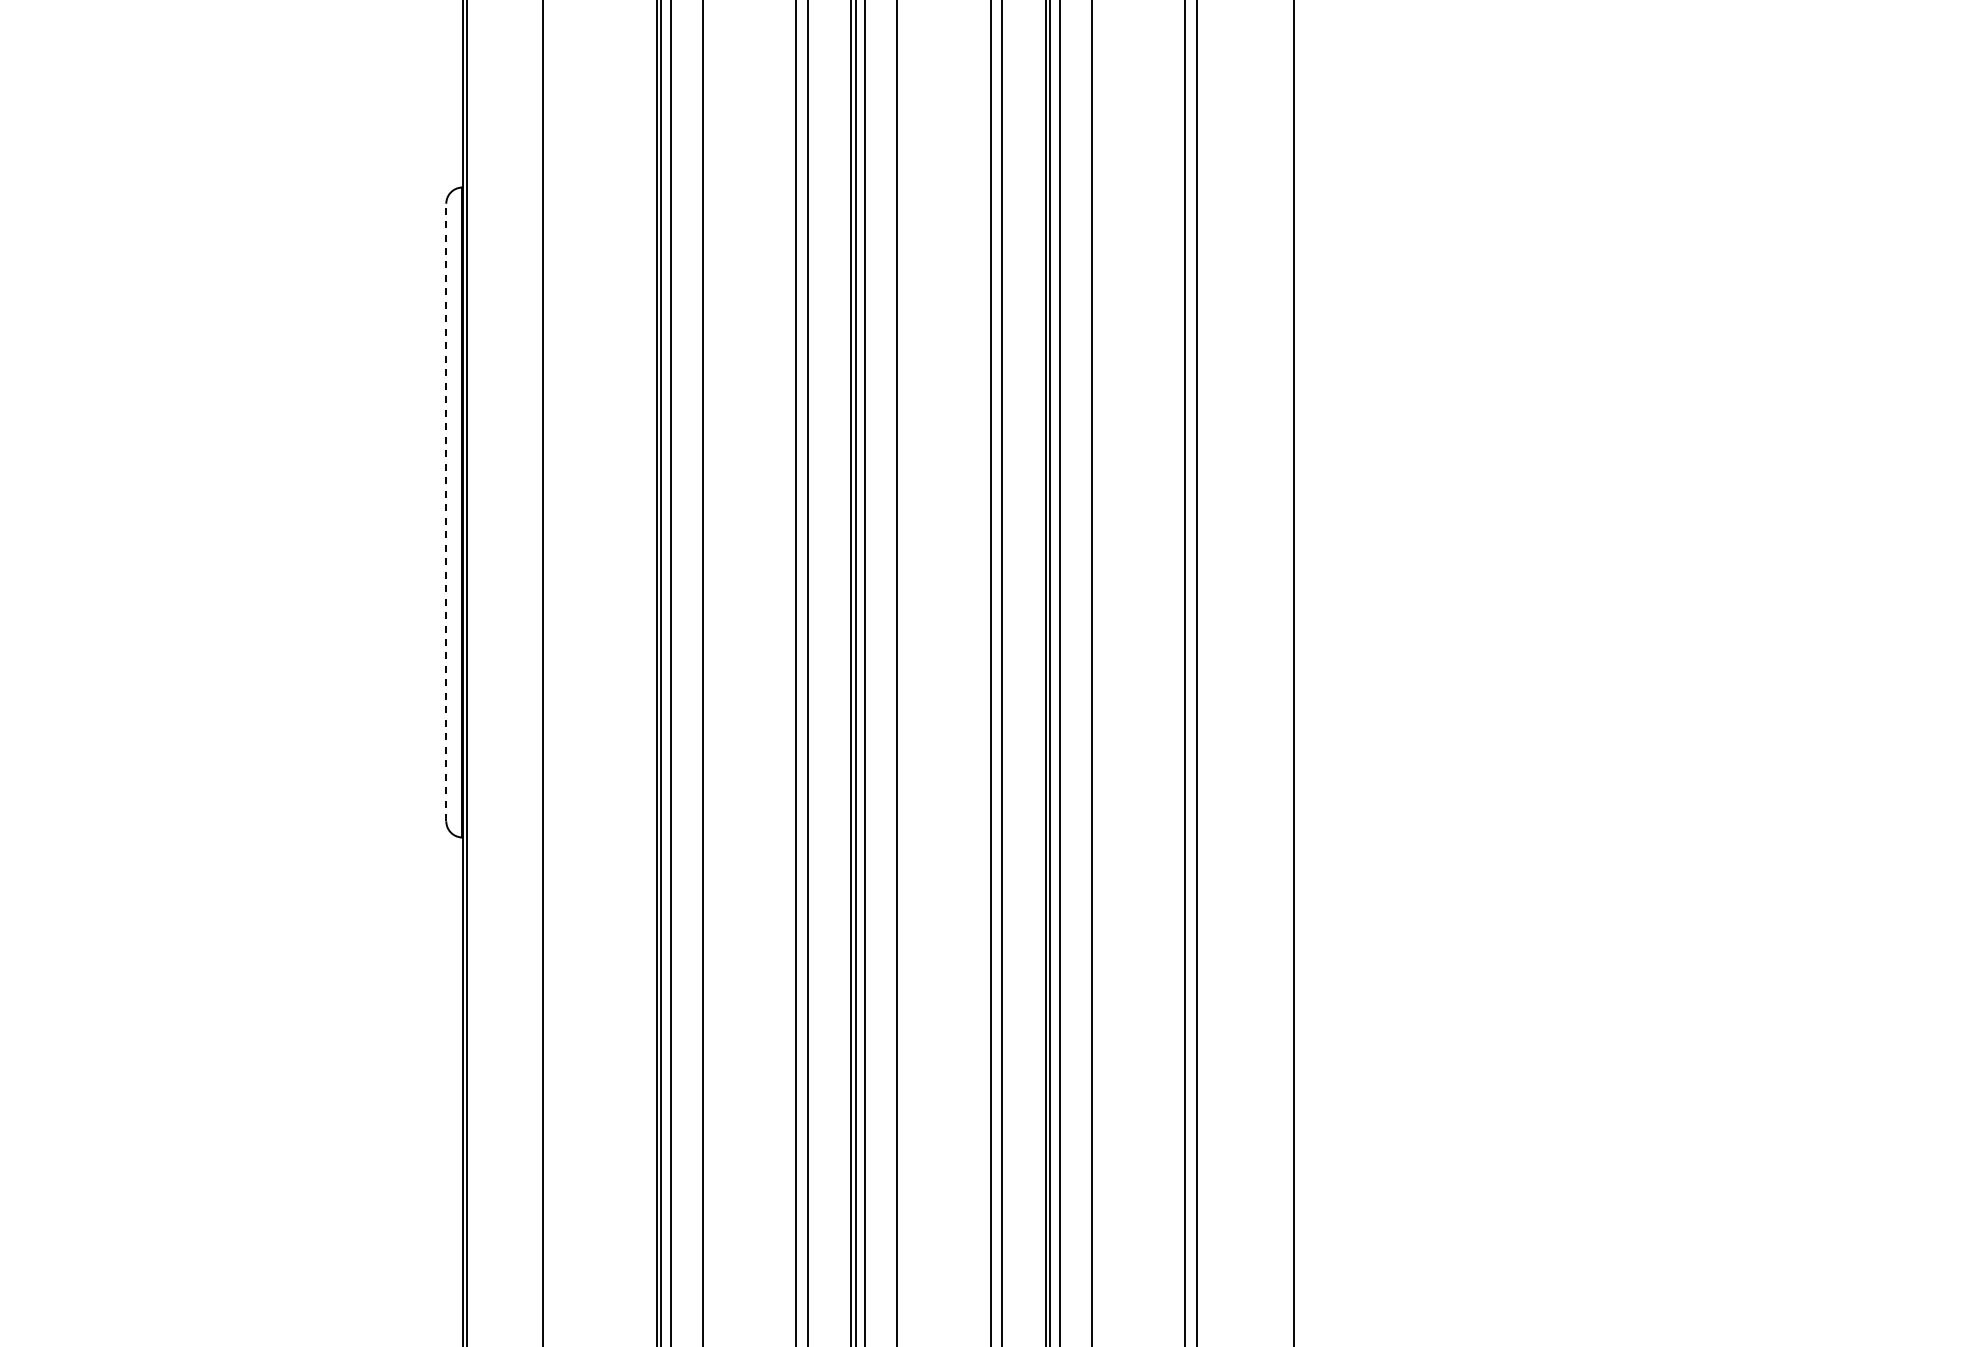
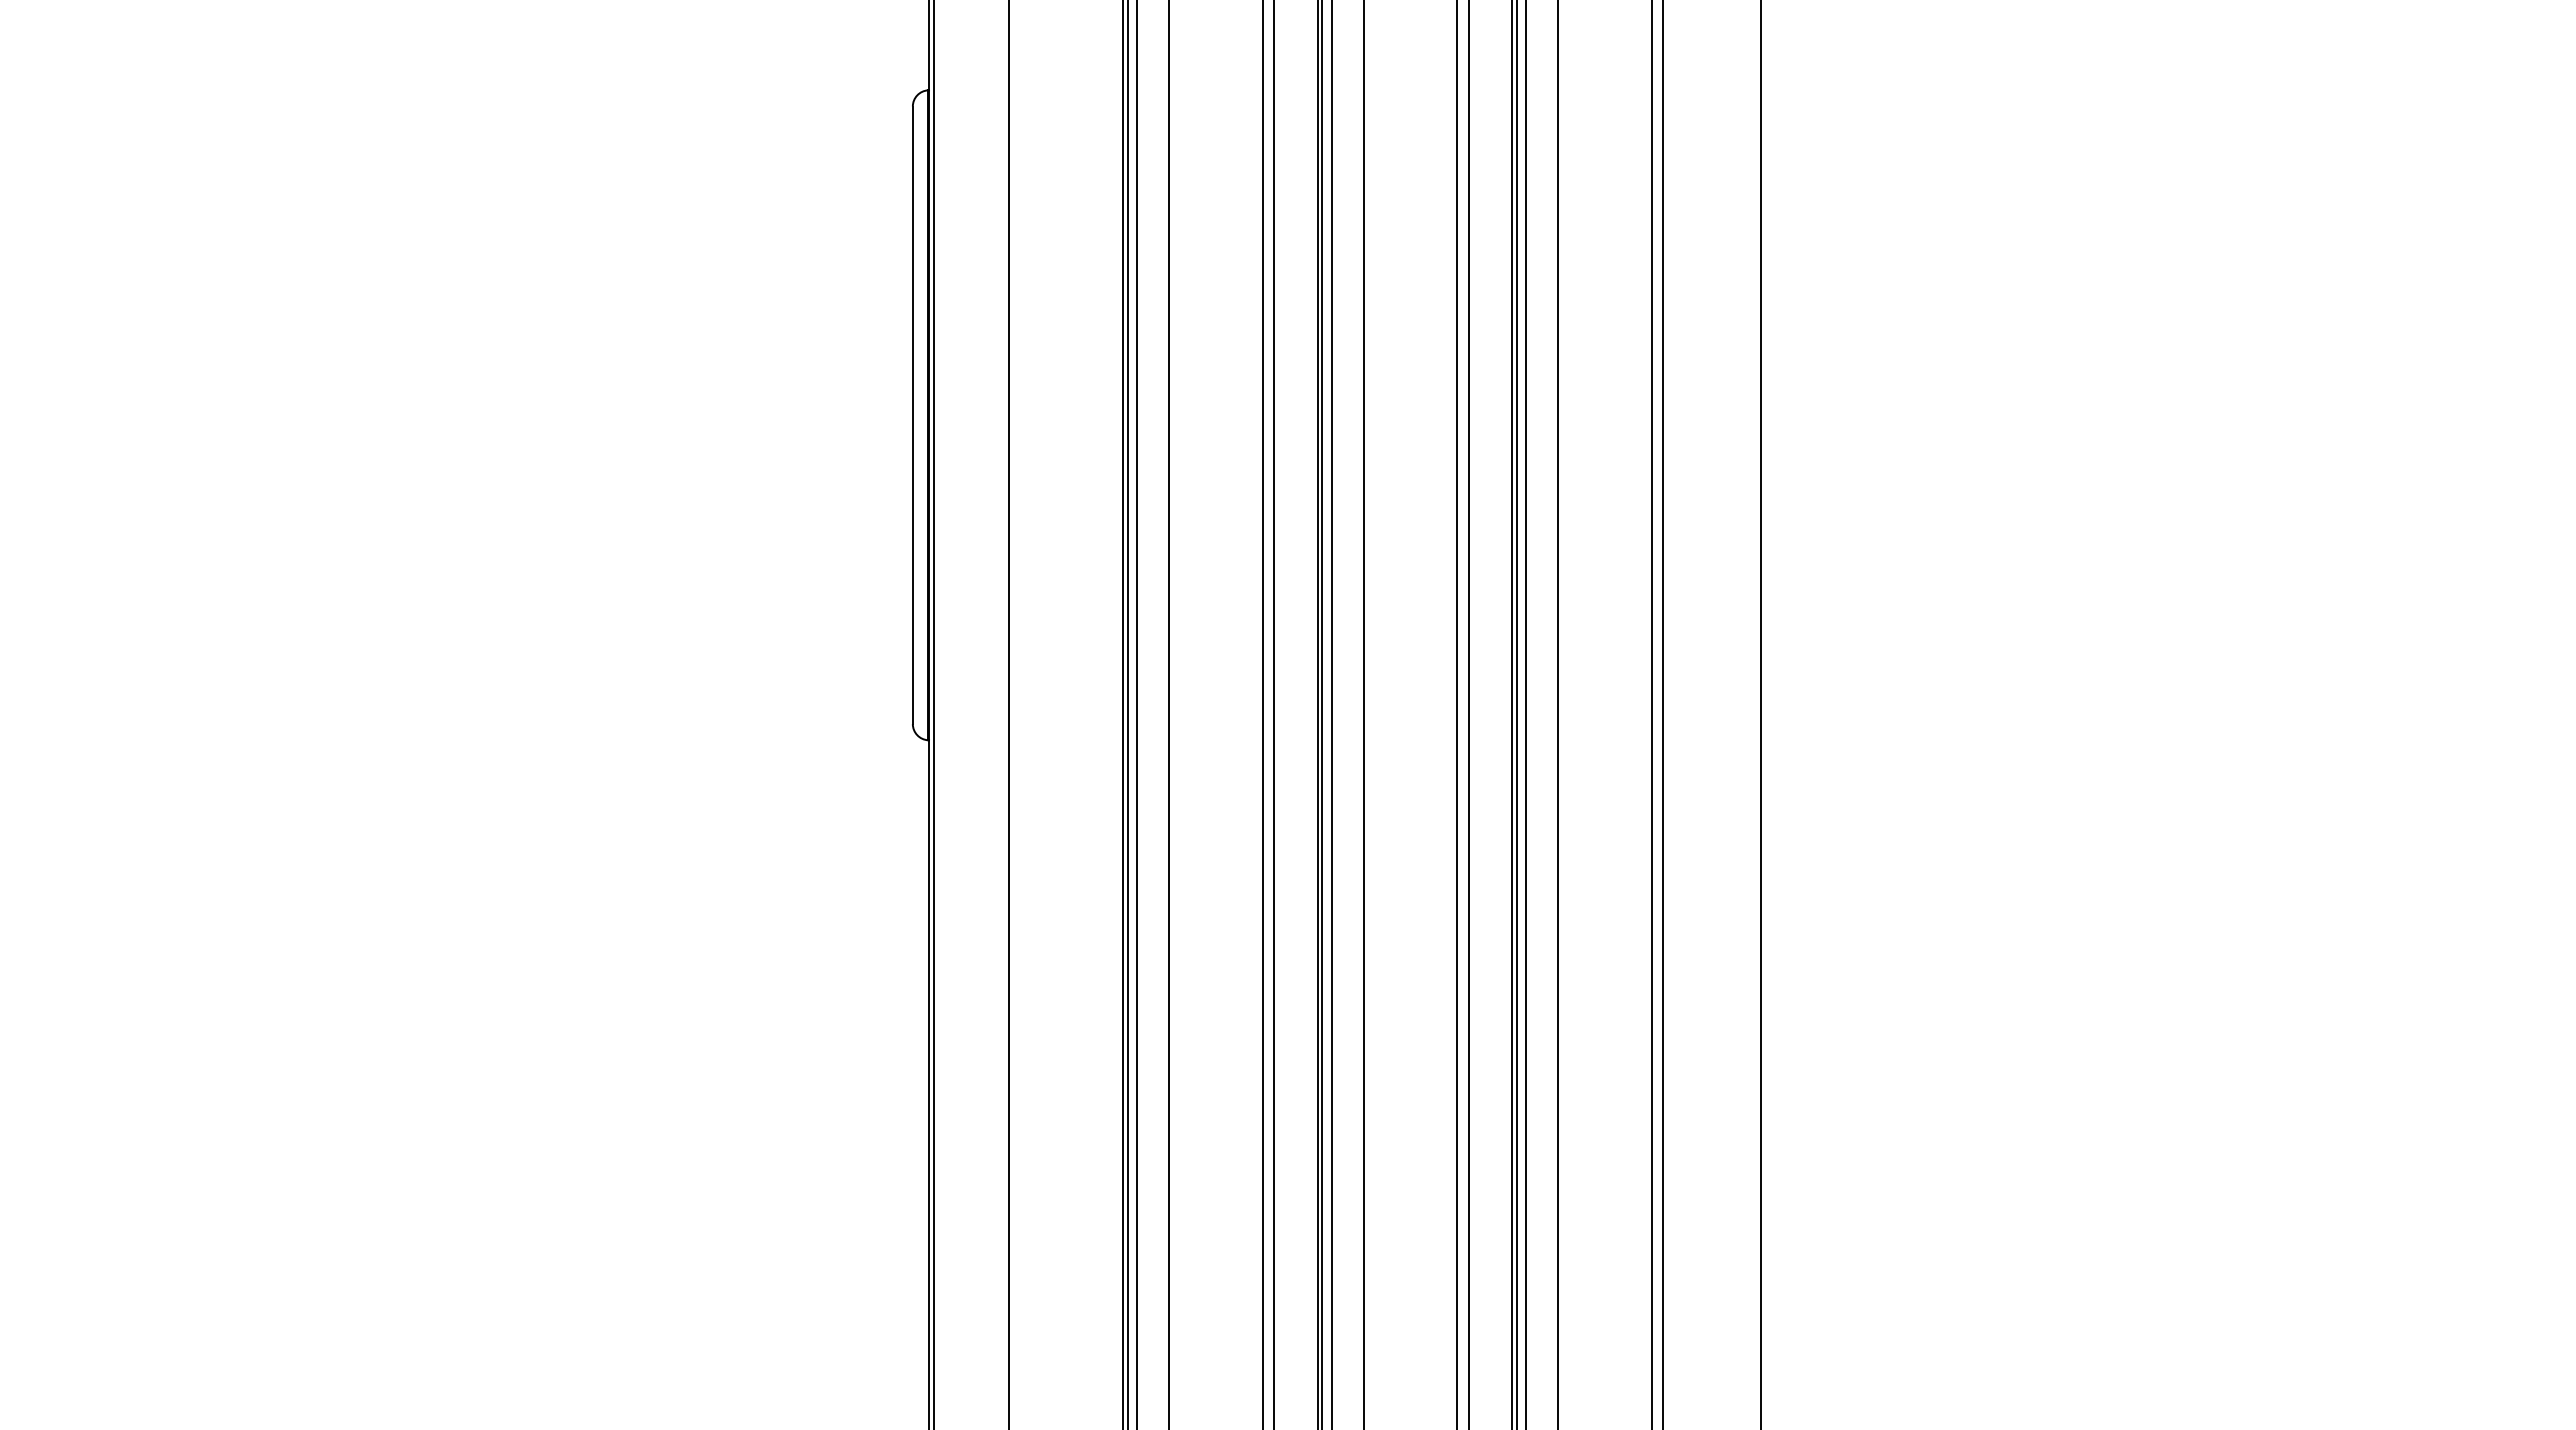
line: (445, 512) -> (912, 415), dashed -> solid

